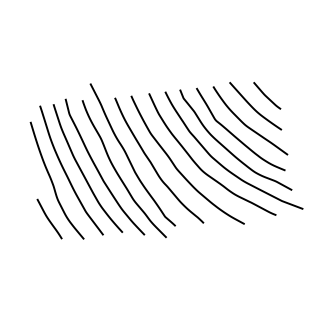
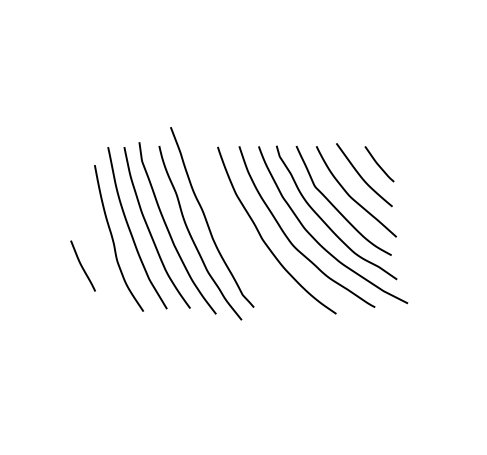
curve: (152, 163) -> (234, 230), removed
curve: (49, 218) -> (82, 265), moved

